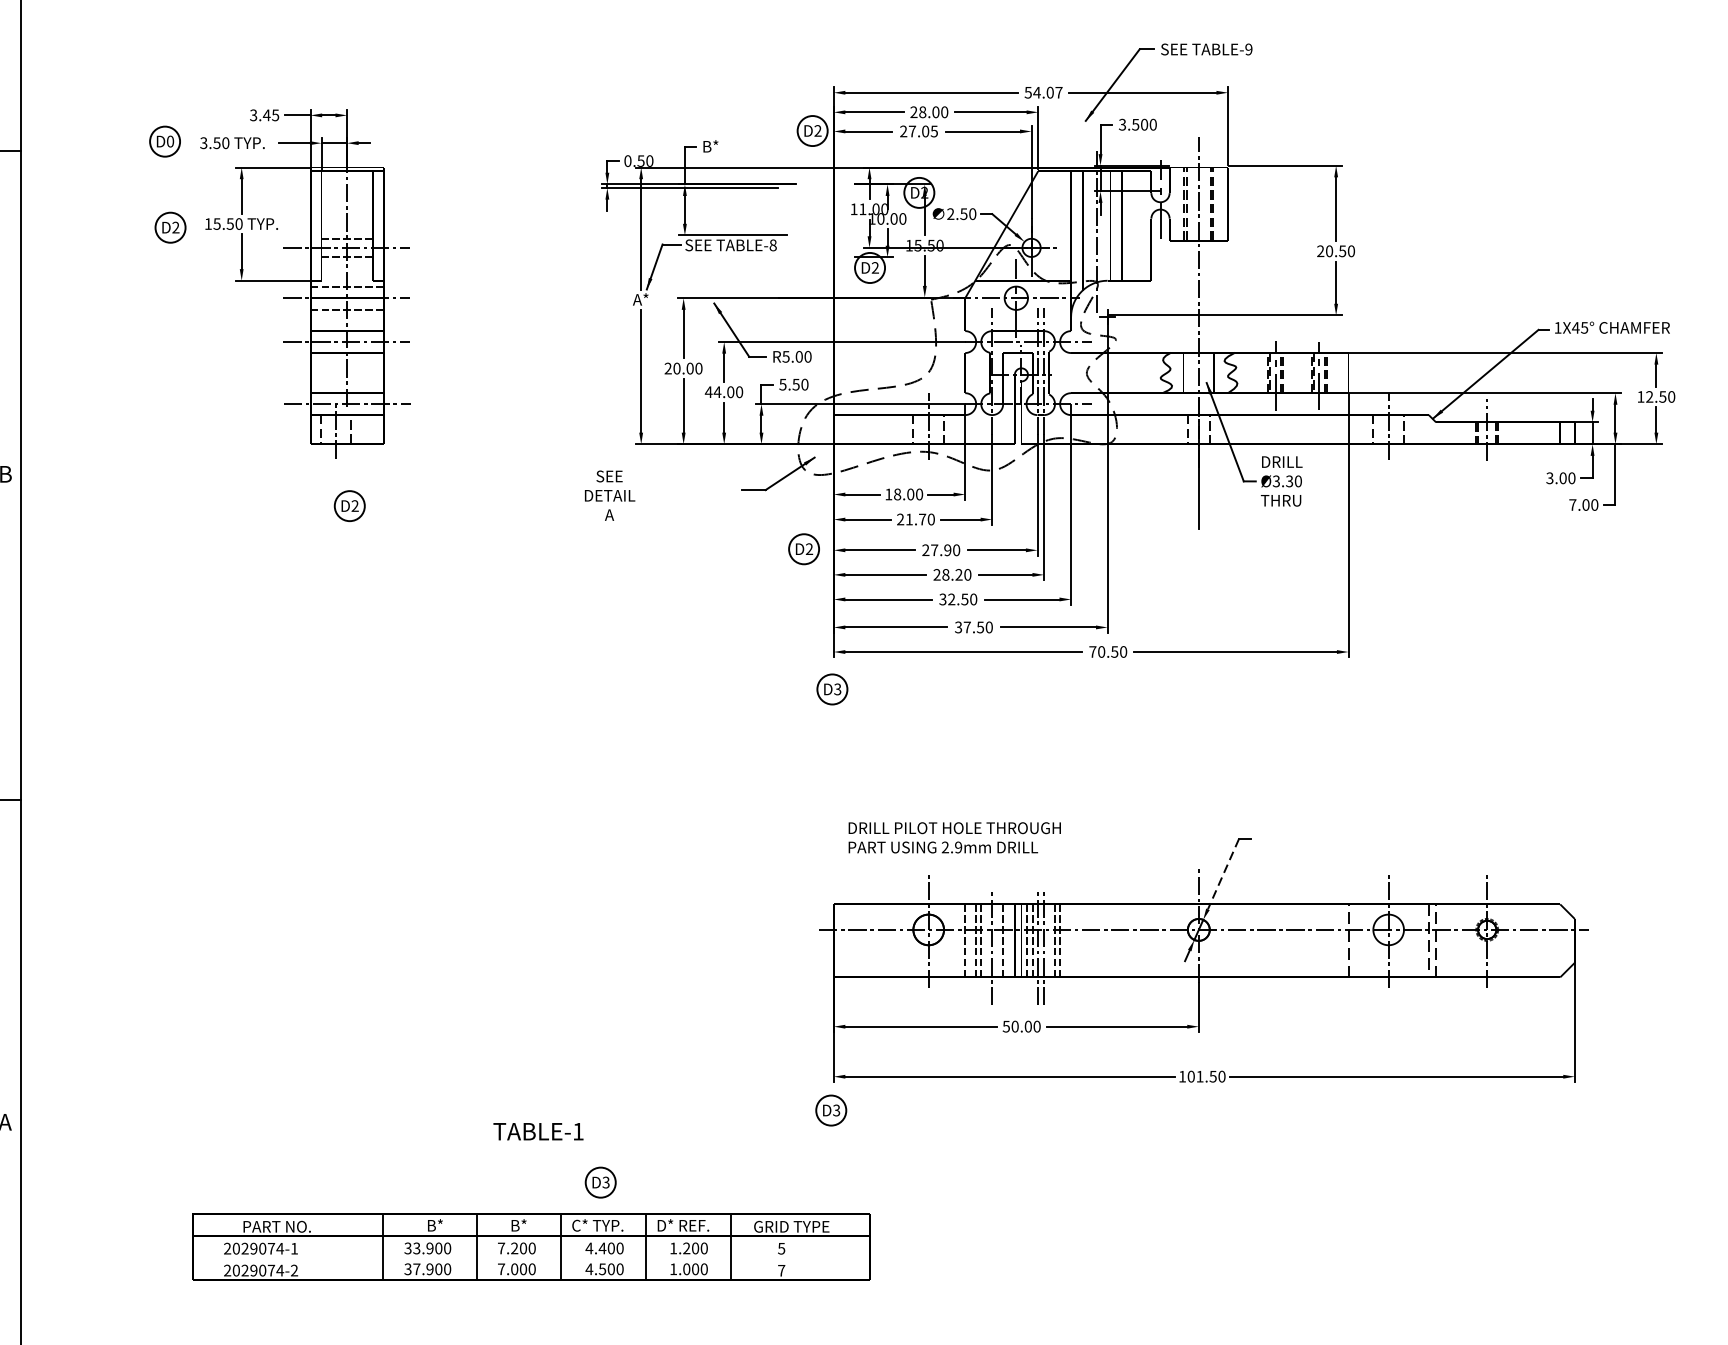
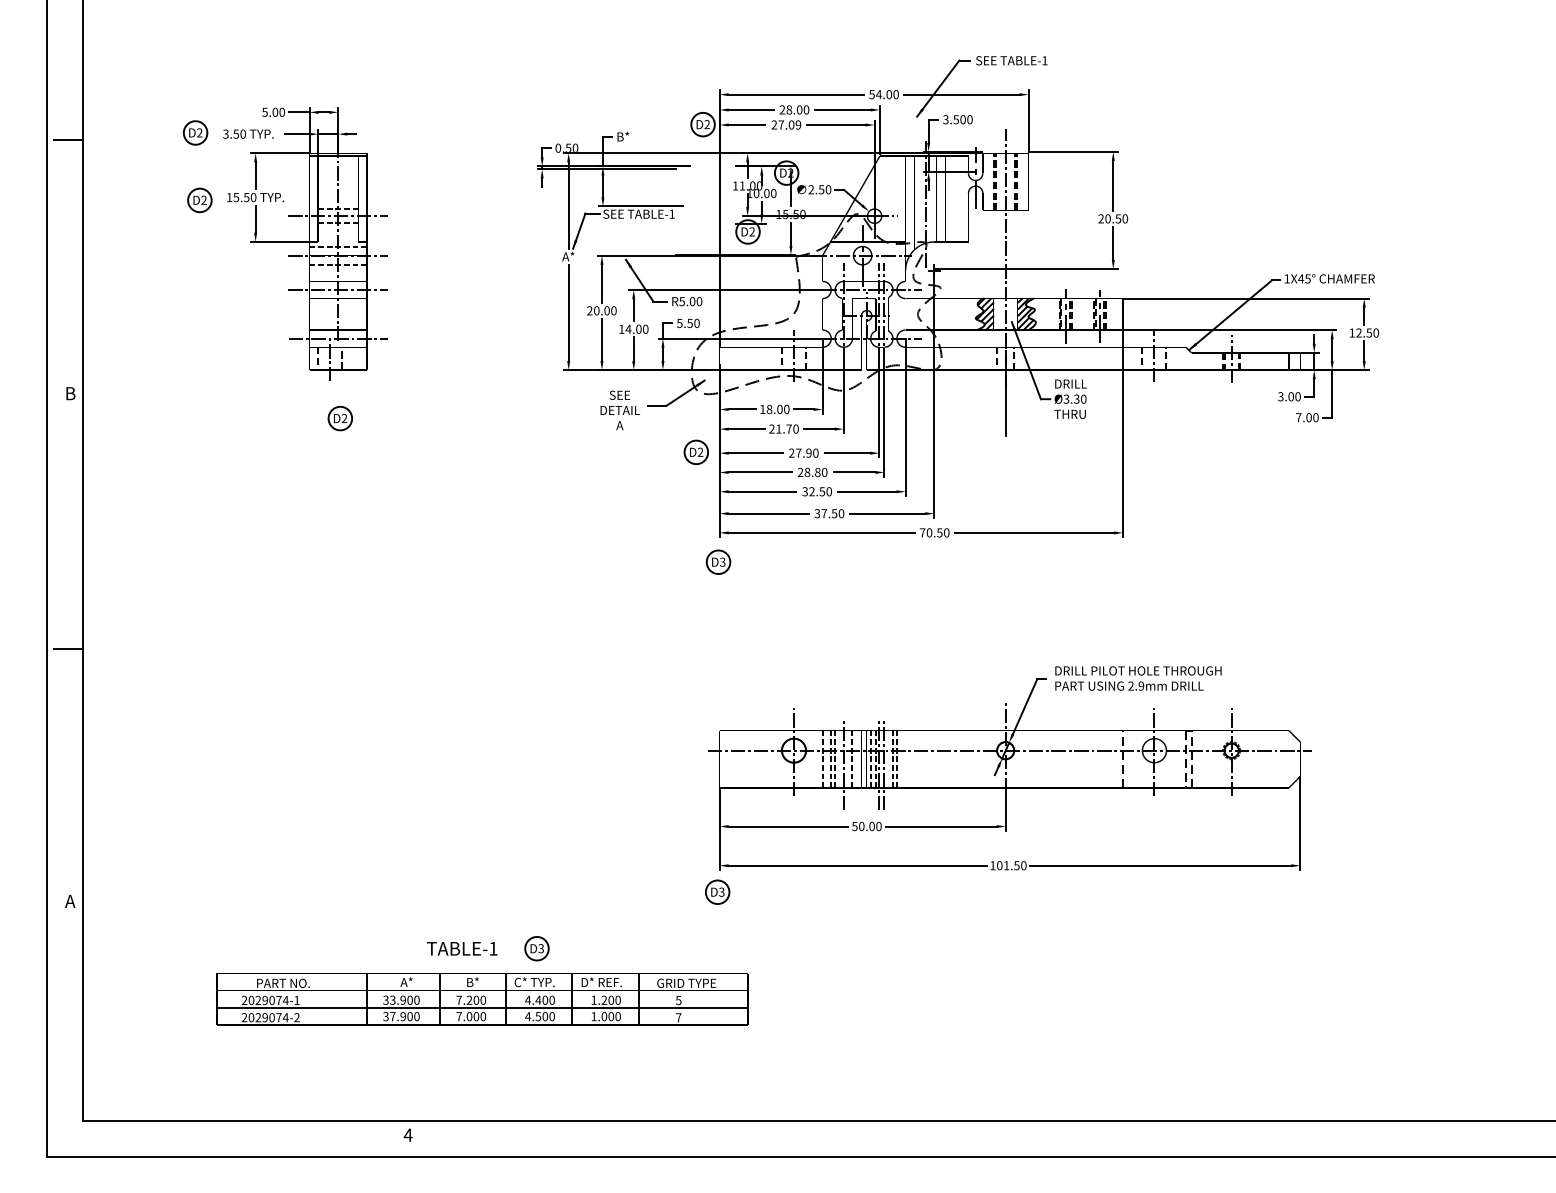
text: (1248, 49) -> (1044, 60), TABLE-9 -> TABLE-1
text: (1058, 92) -> (895, 94), 54.07 -> 54.00
text: (264, 114) -> (273, 111), 3.45 -> 5.00
text: (934, 130) -> (798, 124), 27.05 -> 27.09
text: (170, 141) -> (199, 132), D0 -> D2
text: (772, 244) -> (671, 213), TABLE-8 -> TABLE-1
hatch: (1171, 372) -> (984, 313), added
hatch: (1224, 372) -> (1025, 313), added
text: (708, 391) -> (621, 328), 44.00 -> 14.00
text: (609, 495) -> (619, 410), moved
text: (958, 574) -> (817, 472), 28.20 -> 28.80
text: (954, 837) -> (1138, 678), moved
line: (1222, 874) -> (1024, 707), dashed -> solid
text: (538, 1131) -> (462, 948), moved
text: (434, 1224) -> (406, 981), B* -> A*
line: (531, 1257) -> (482, 1007), added

